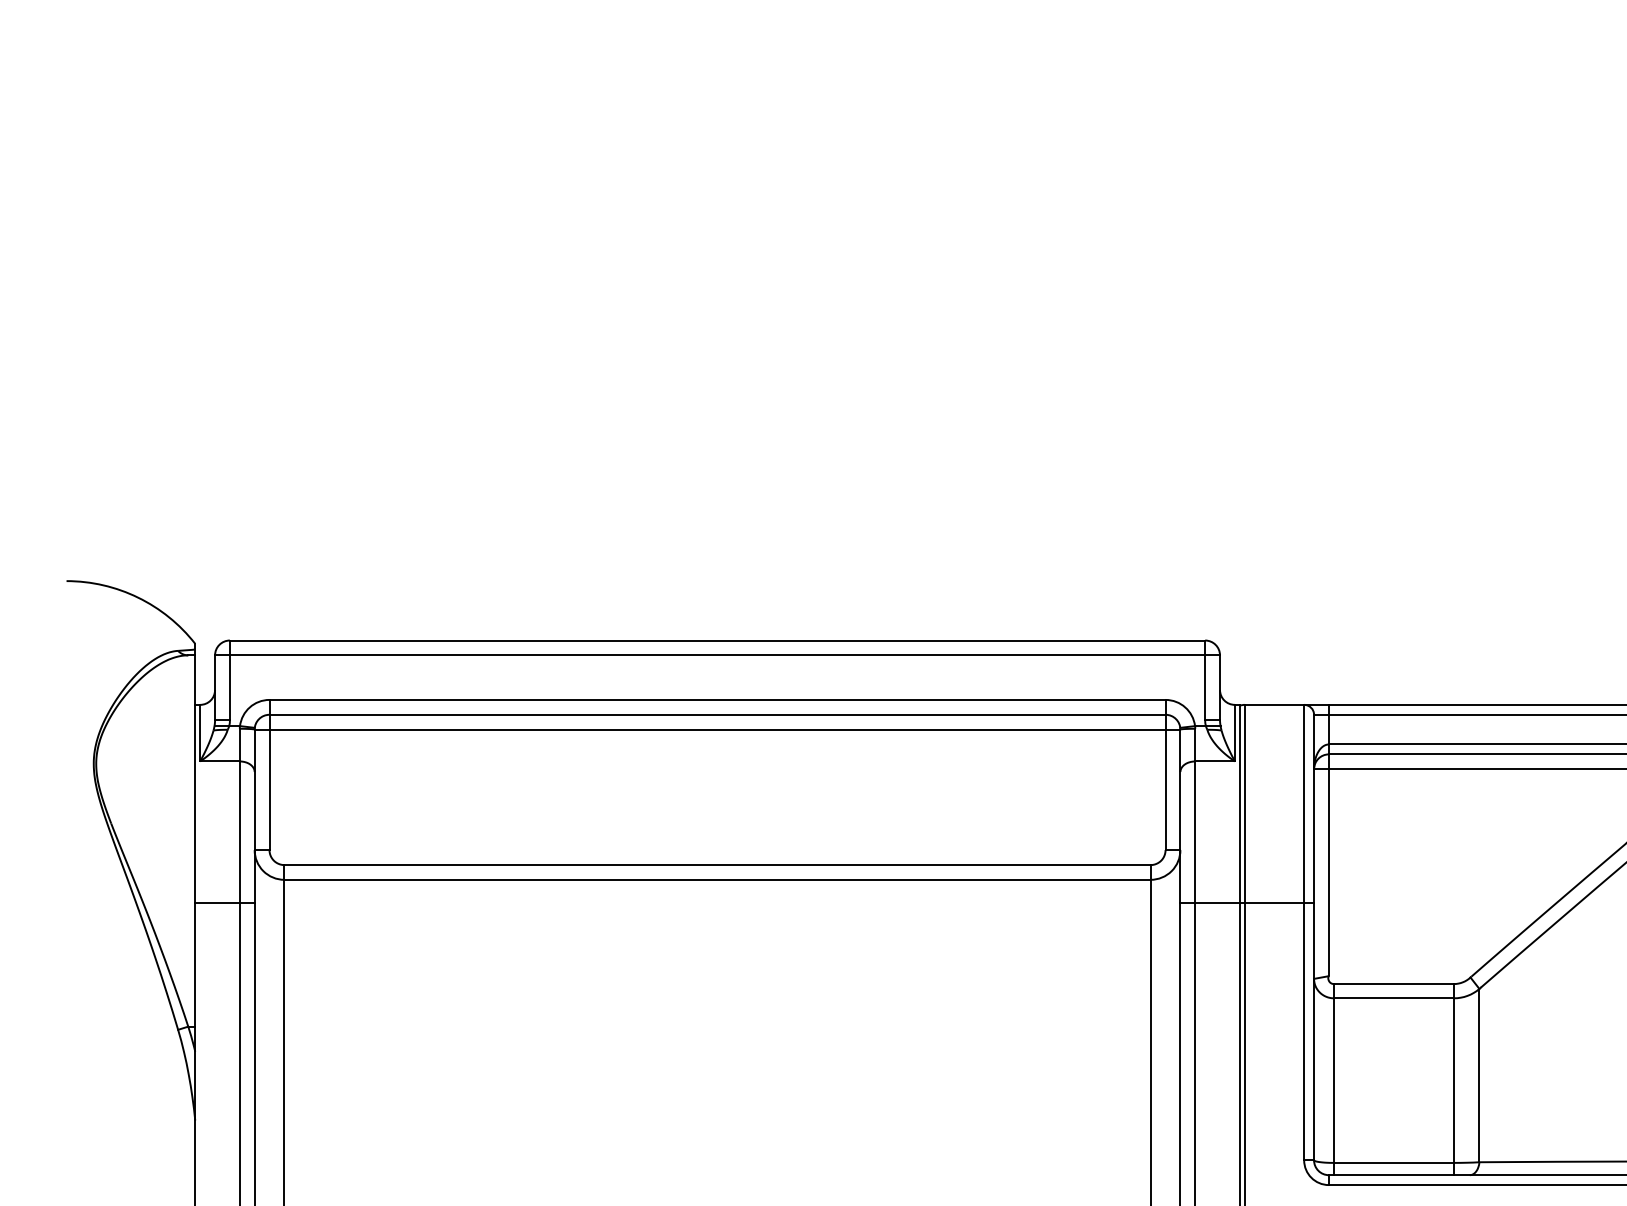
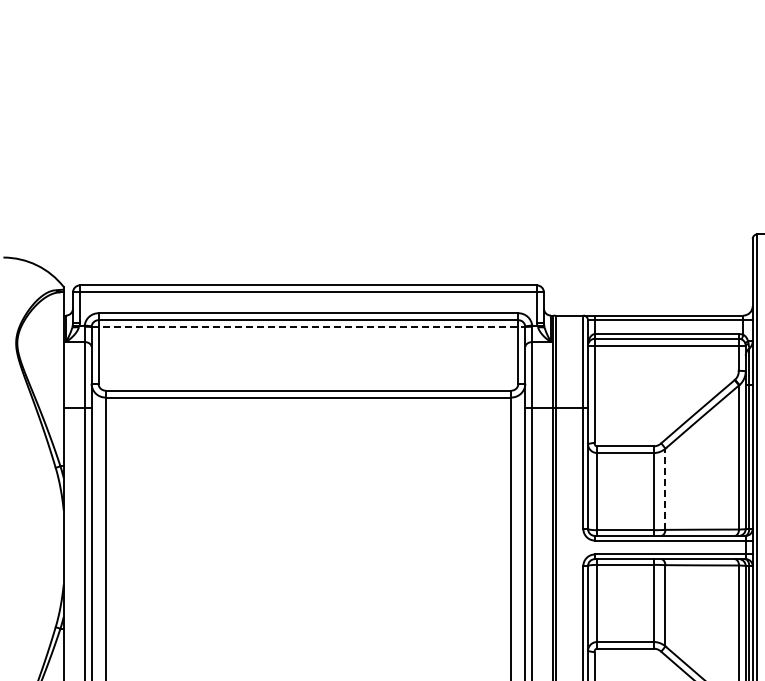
line: (717, 730) -> (308, 327), solid -> dashed
line: (1479, 1076) -> (665, 489), solid -> dashed

